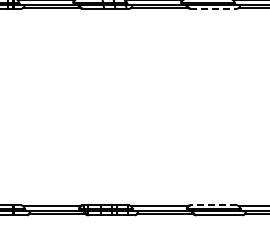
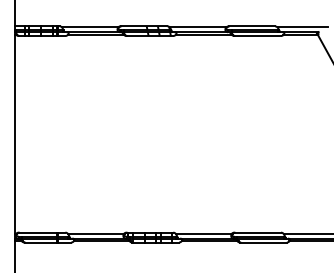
line: (214, 9) -> (258, 36), dashed -> solid
line: (213, 205) -> (257, 232), dashed -> solid

